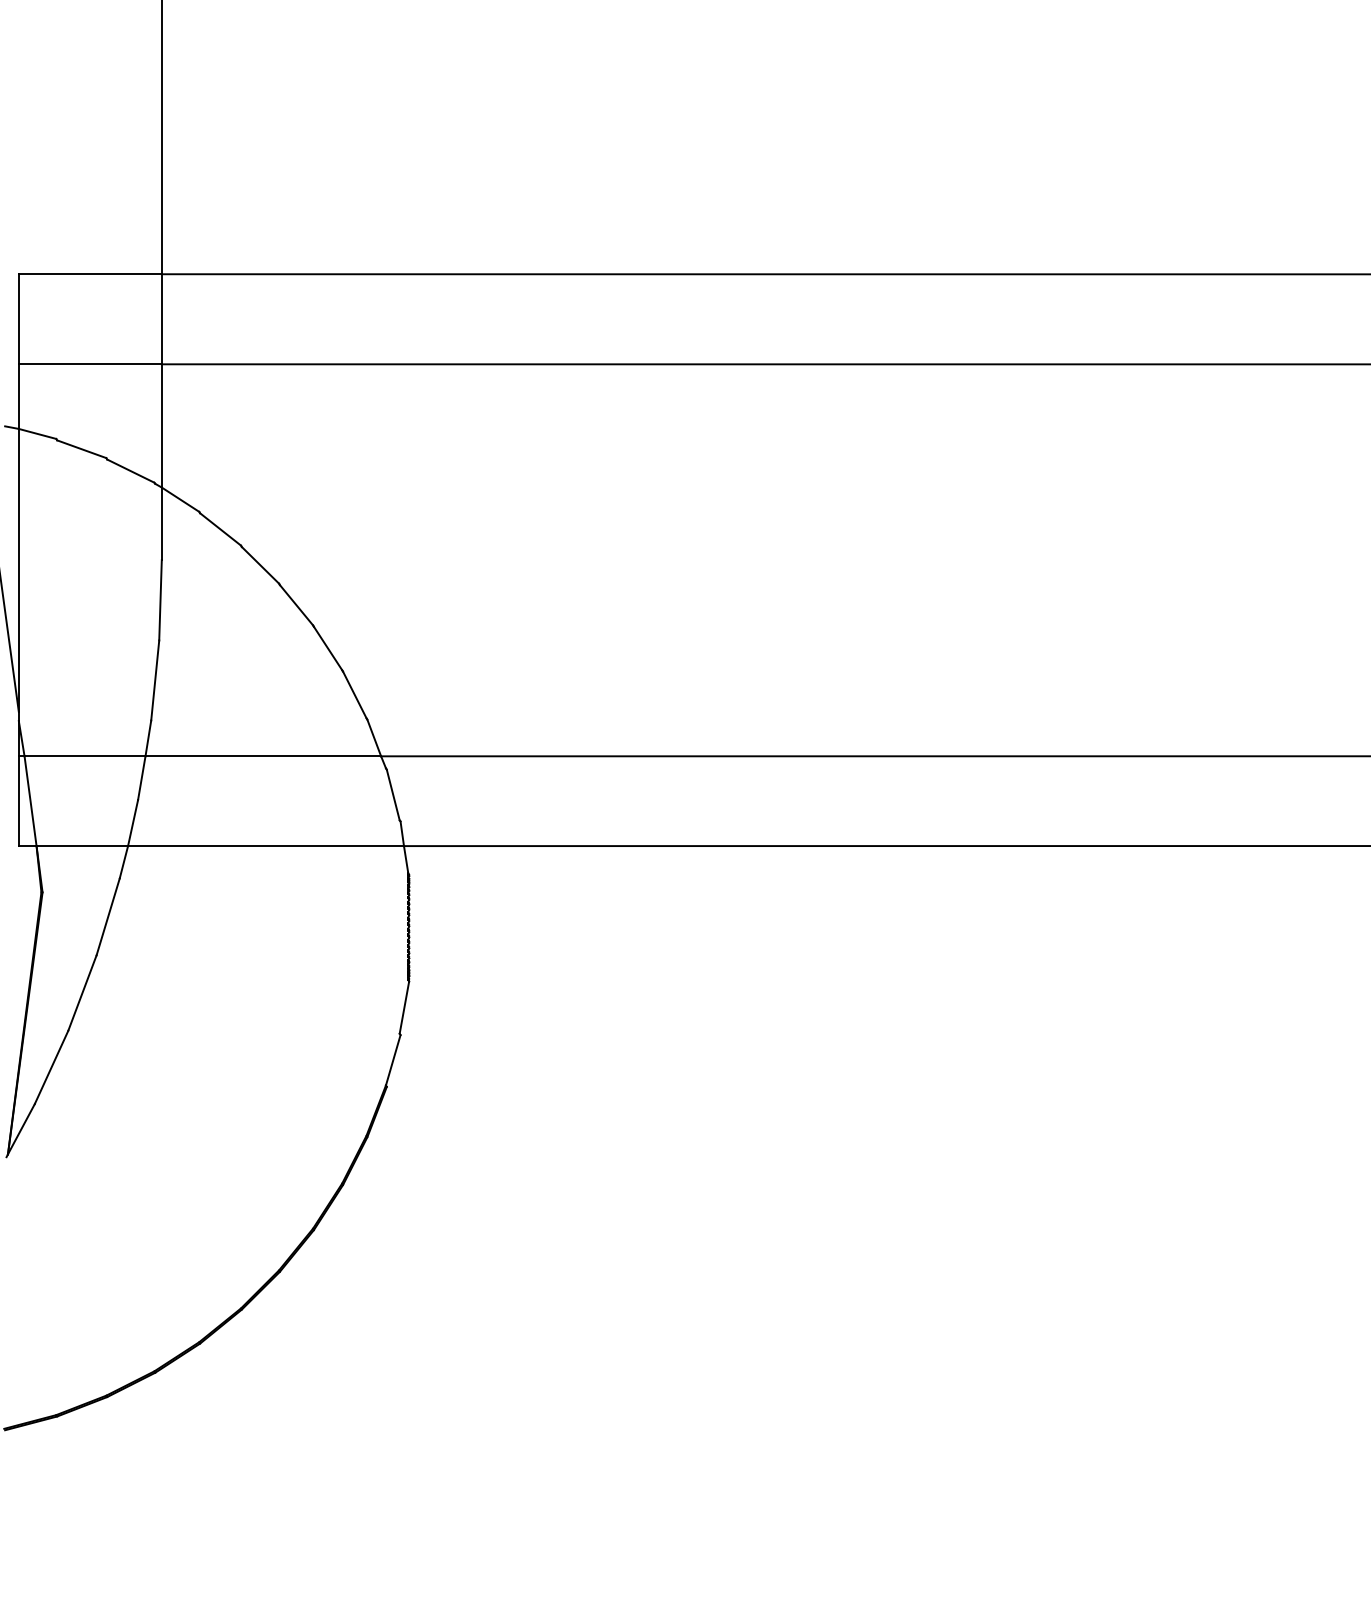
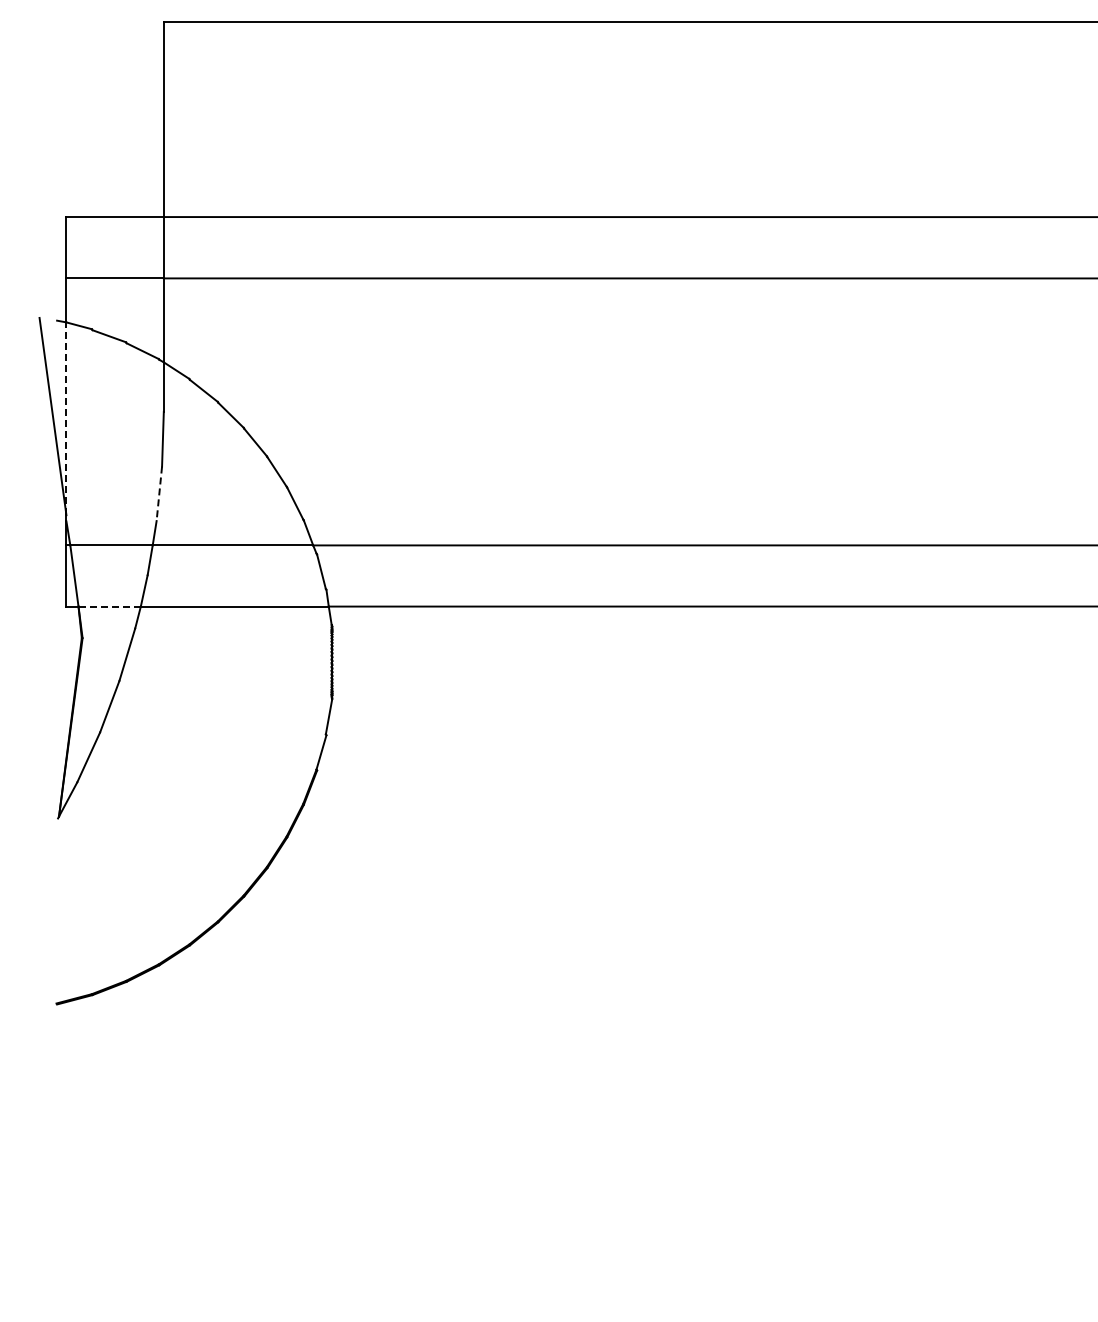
line: (18, 569) -> (66, 418), solid -> dashed
line: (155, 681) -> (159, 494), solid -> dashed
line: (83, 845) -> (110, 606), solid -> dashed

